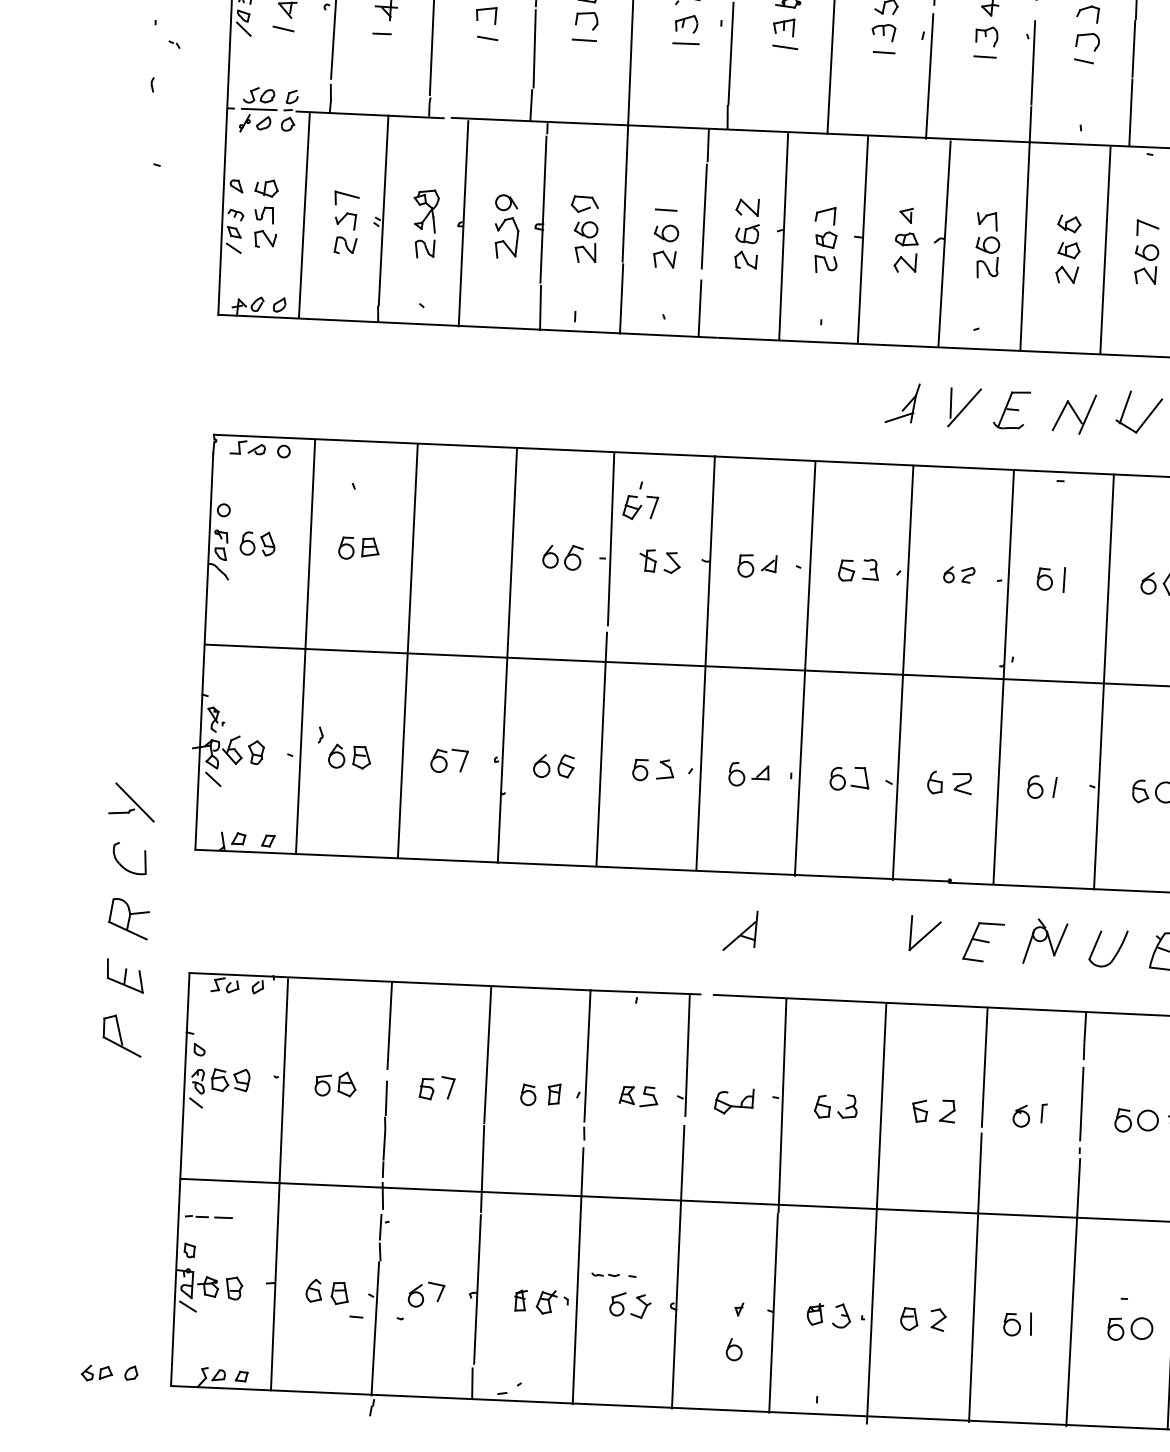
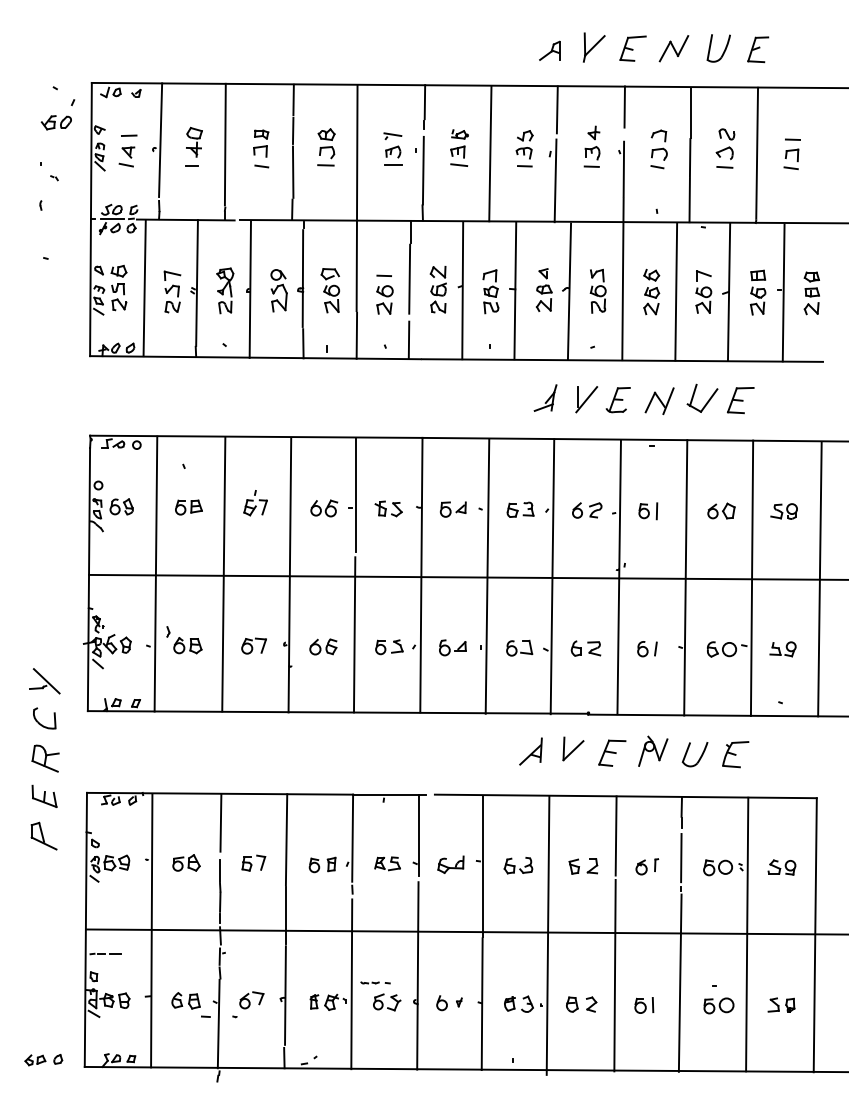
part: (640, 501) -> (255, 503), moved
part: (959, 575) -> (587, 510), size x1.43
part: (739, 930) -> (530, 751), moved
part: (733, 1350) -> (441, 1003), moved

